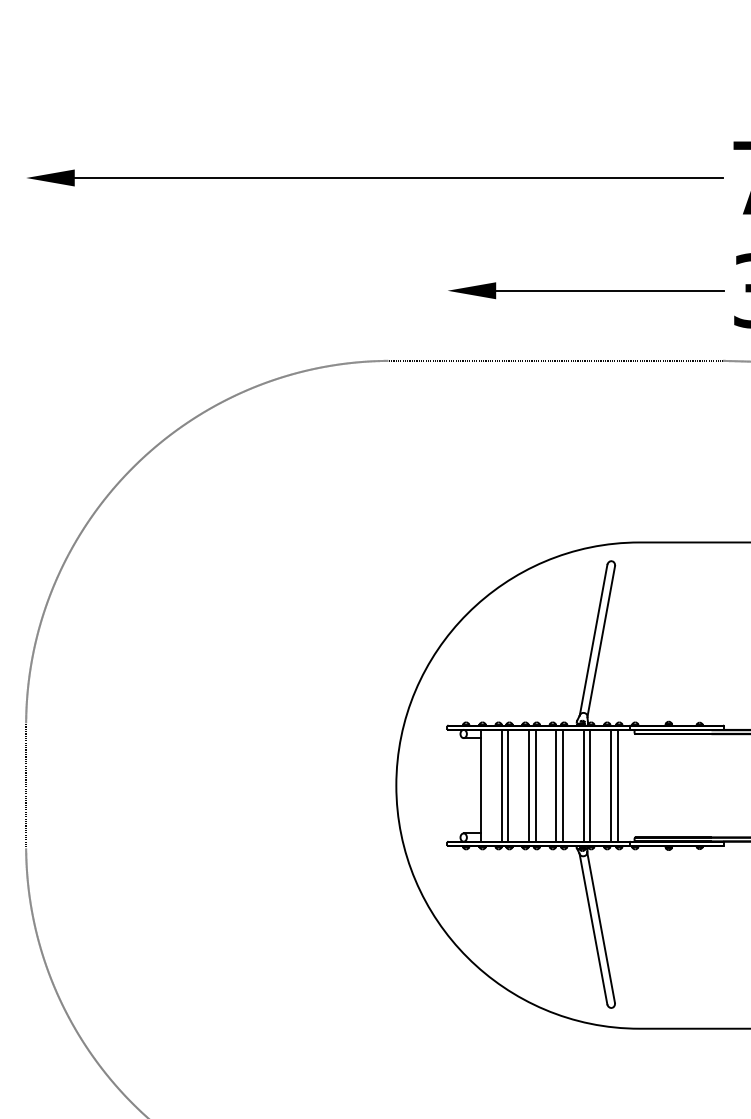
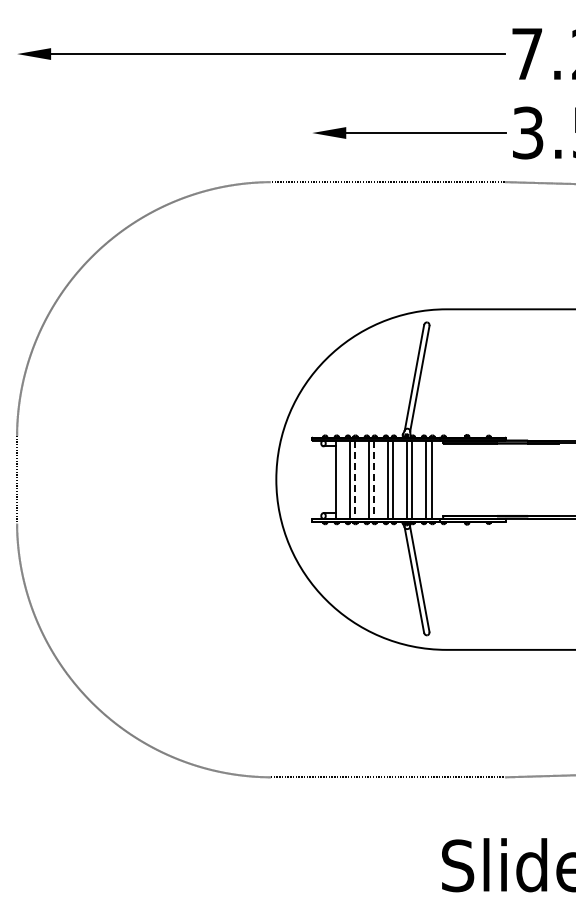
line: (507, 786) -> (354, 480), solid -> dashed
line: (535, 786) -> (373, 480), solid -> dashed

